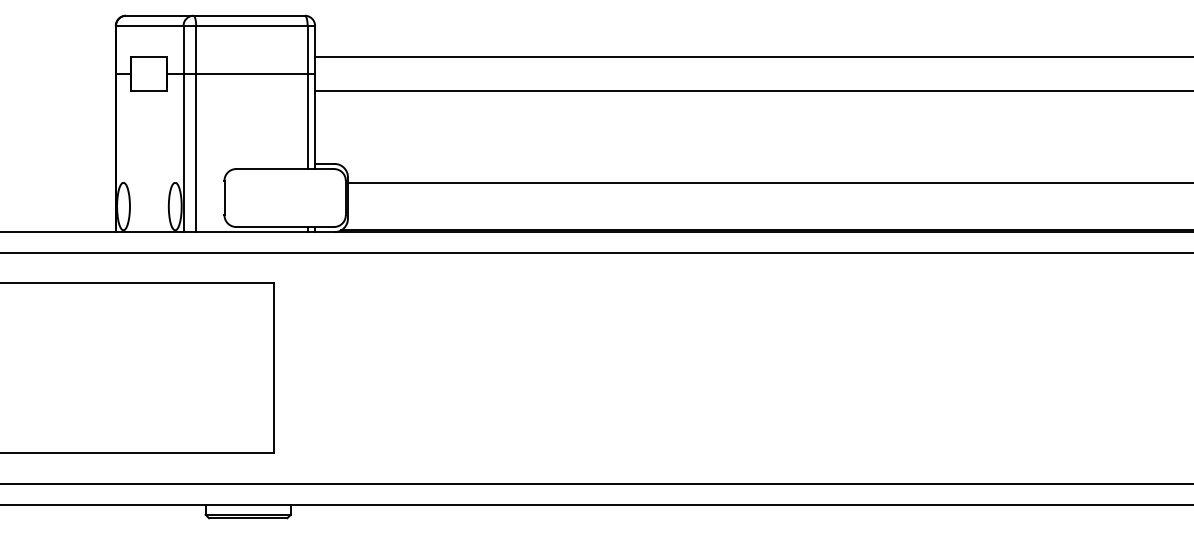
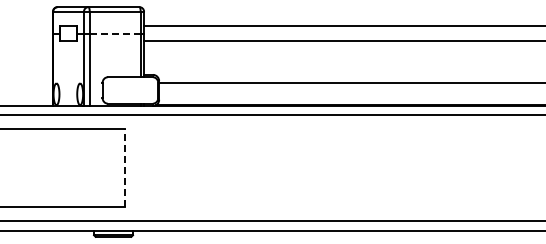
line: (252, 73) -> (115, 33), solid -> dashed
line: (274, 368) -> (125, 168), solid -> dashed

